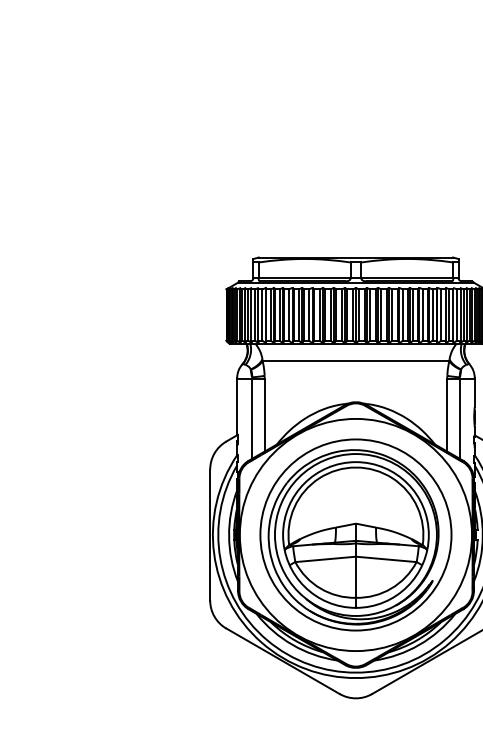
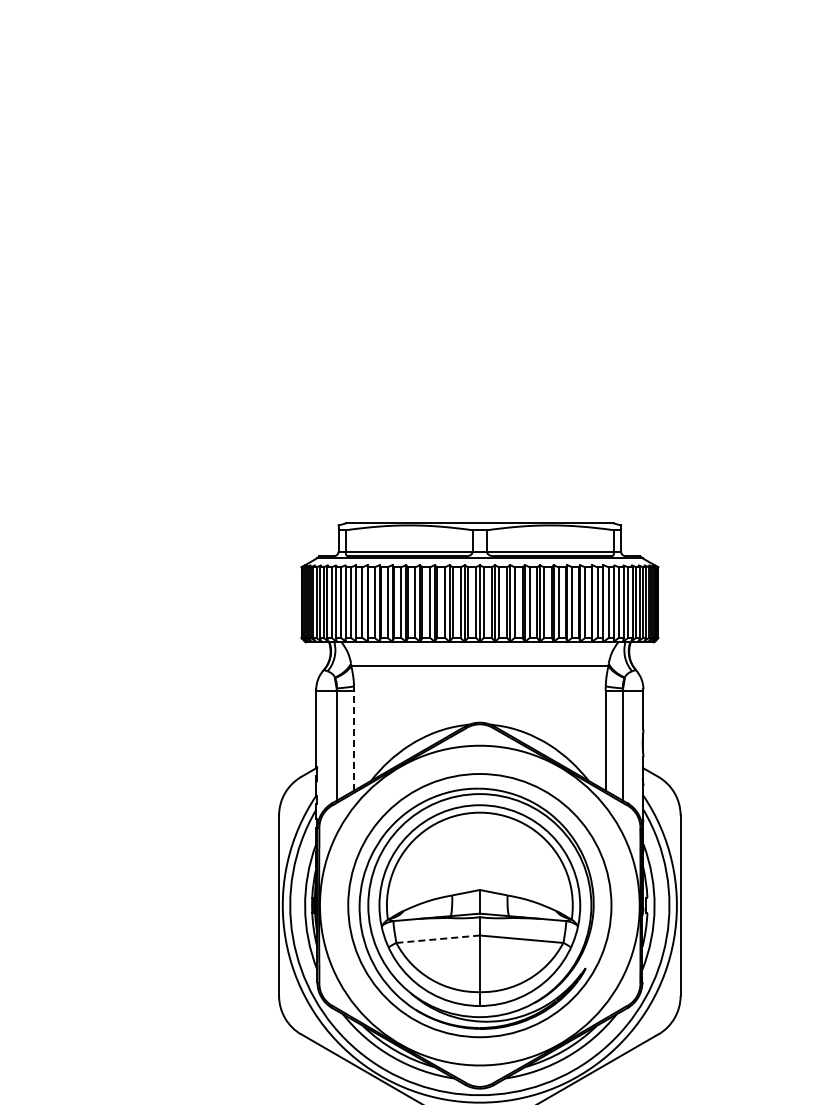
line: (264, 415) -> (354, 740), solid -> dashed
line: (325, 559) -> (438, 939), solid -> dashed

